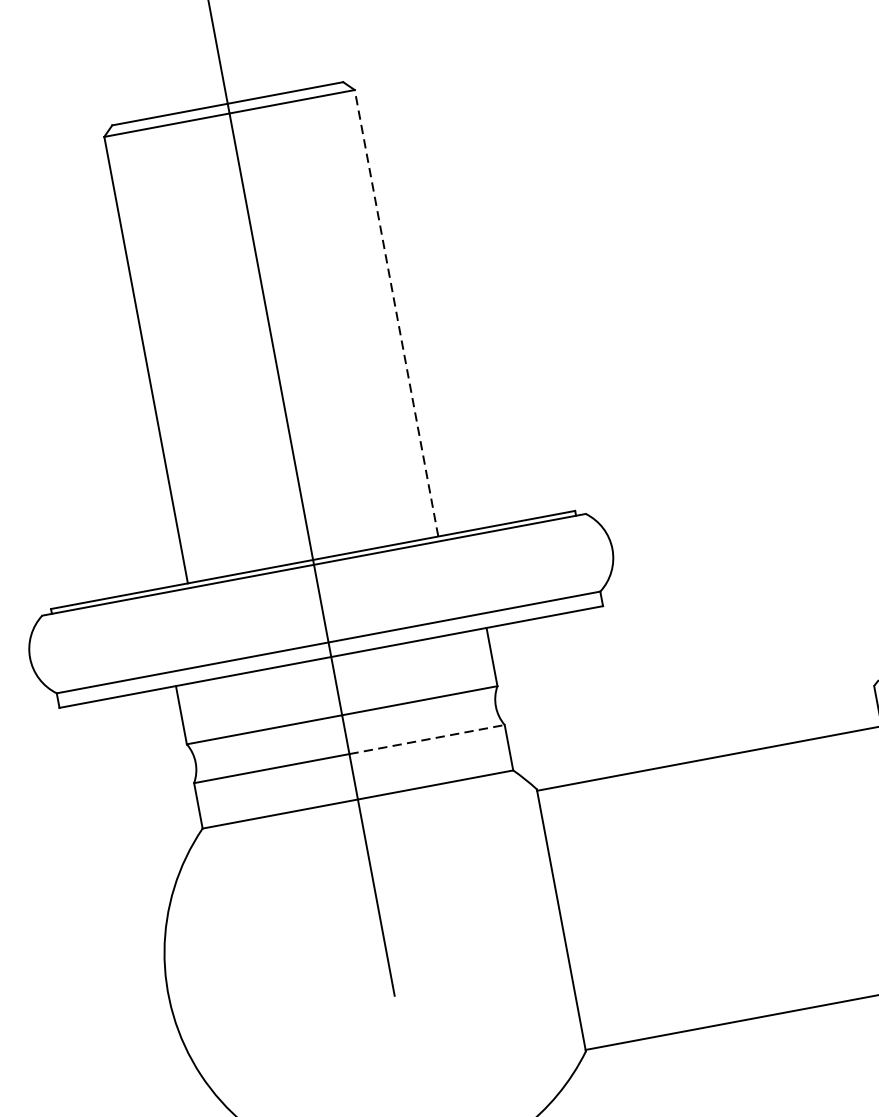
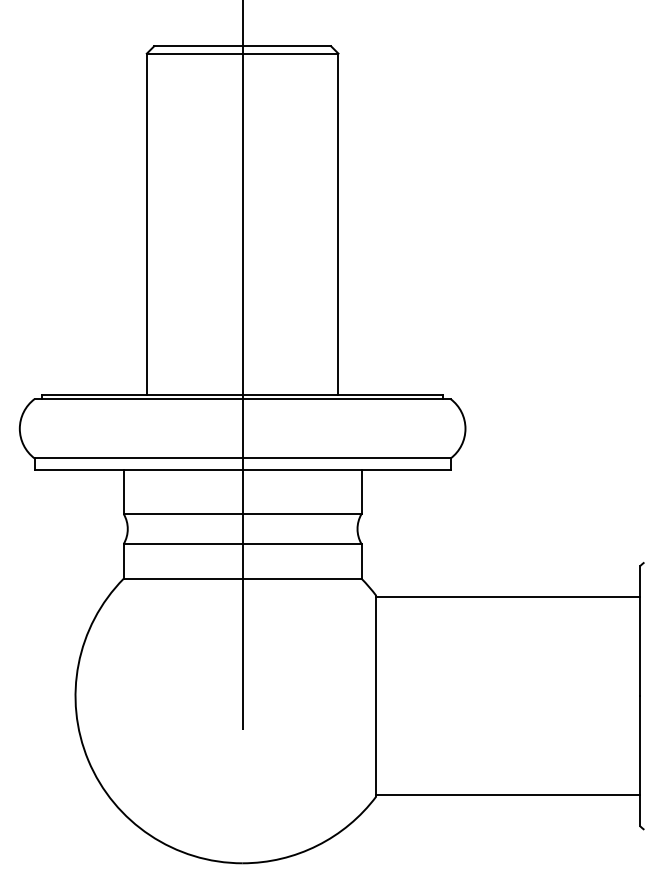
line: (396, 313) -> (338, 224), dashed -> solid
line: (427, 738) -> (302, 543), dashed -> solid

